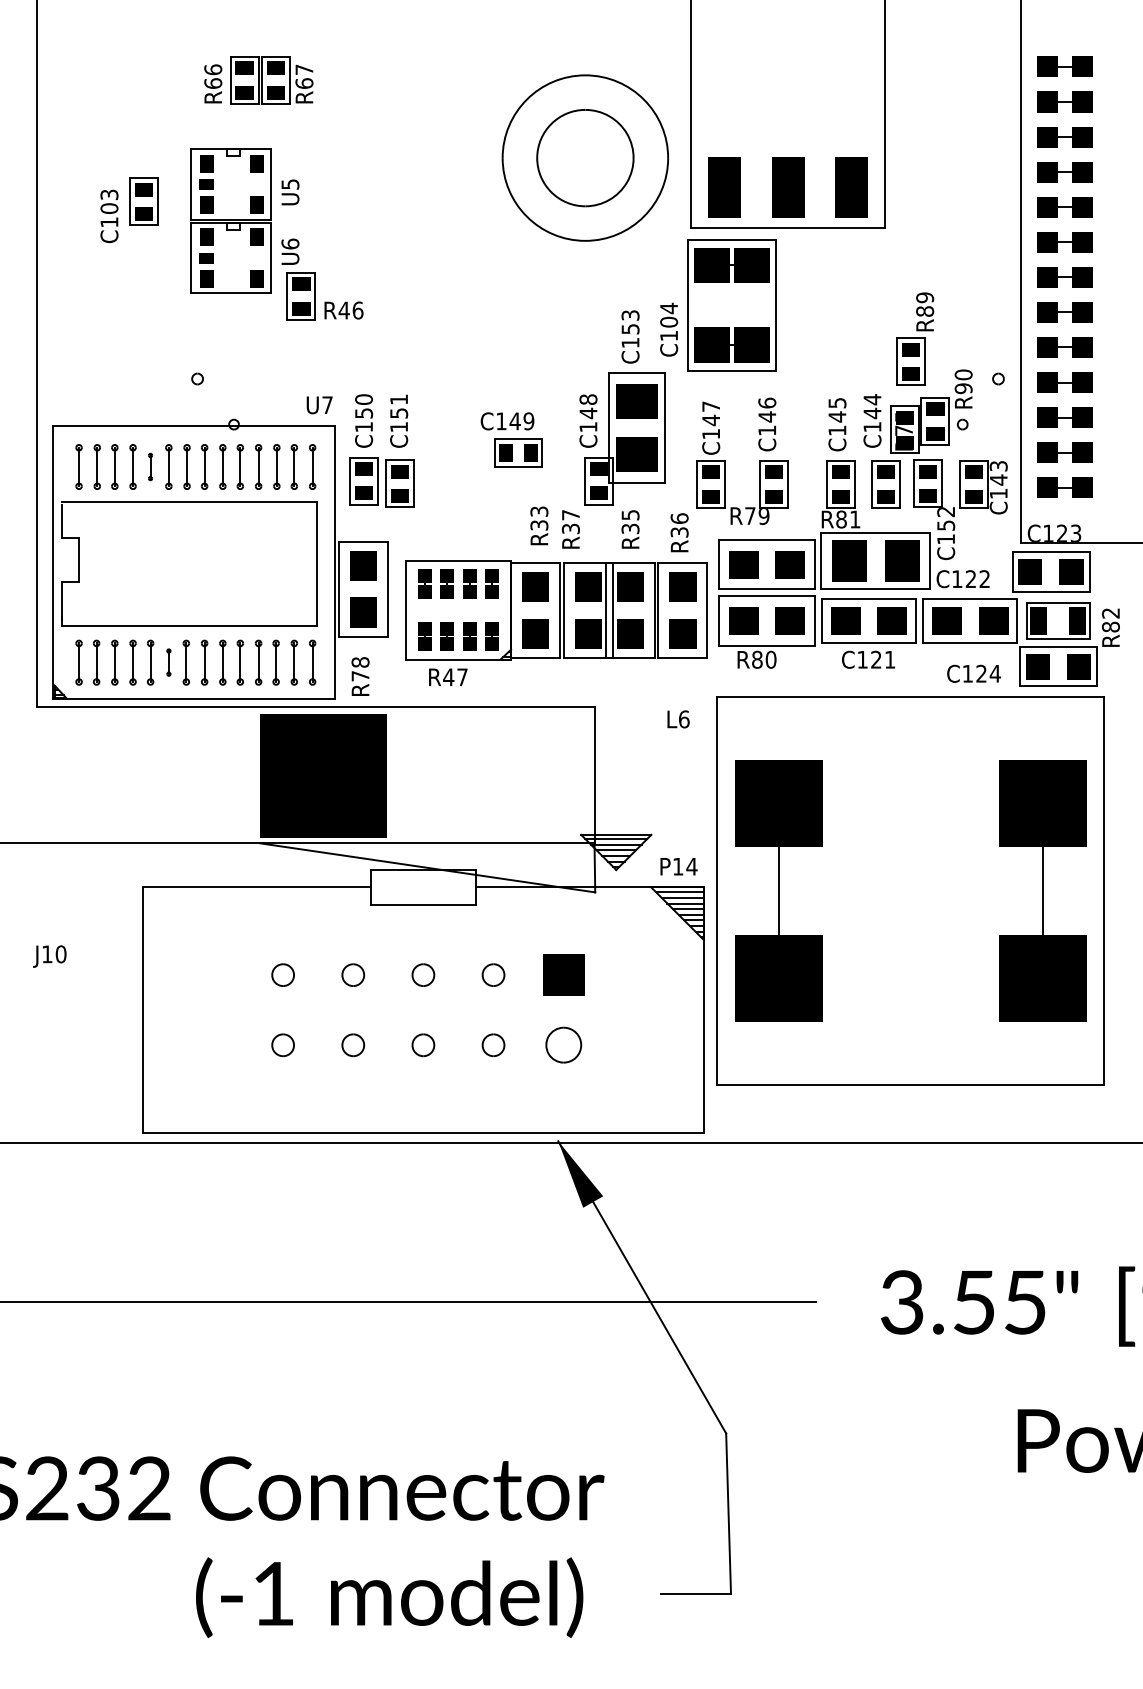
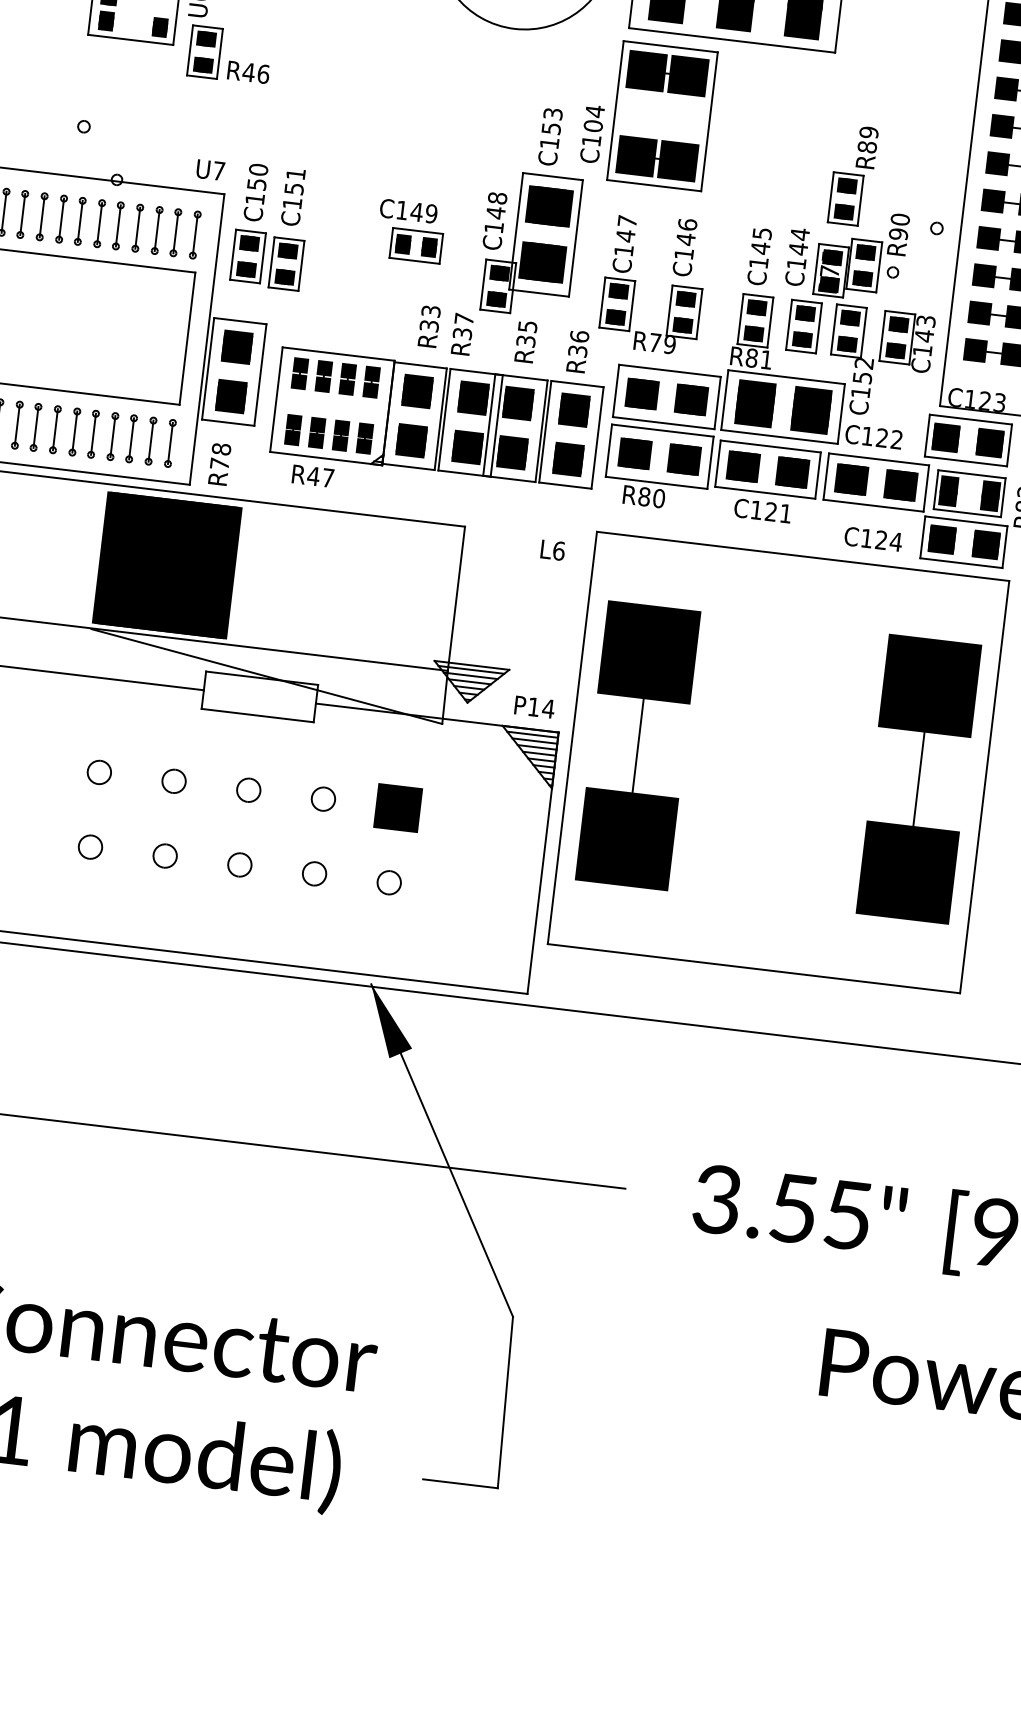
part: (150, 466) -> (22, 213), size x1.67
part: (168, 662) -> (17, 424), size x1.67
part: (563, 1045) -> (389, 882), size x0.62

